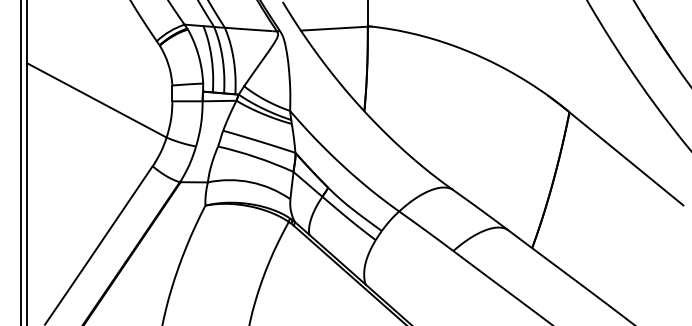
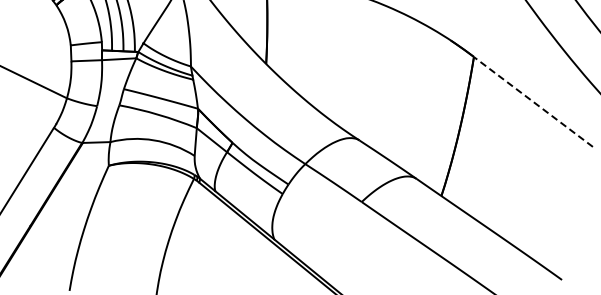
line: (626, 158) -> (533, 101), solid -> dashed

